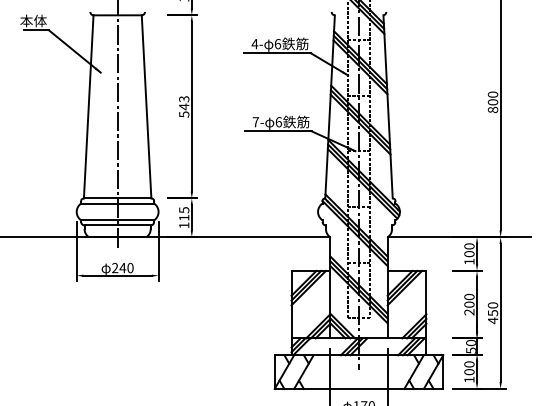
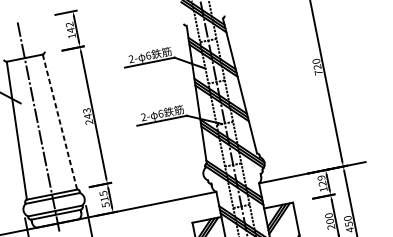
text: (254, 43) -> (131, 58), 4- -> 2-
line: (146, 106) -> (59, 121), solid -> dashed
text: (492, 106) -> (317, 70), 800 -> 720
text: (184, 114) -> (89, 122), 543 -> 243
text: (255, 122) -> (143, 117), 7- -> 2-
text: (184, 225) -> (105, 204), 115 -> 515
text: (469, 250) -> (322, 181), 100 -> 129

